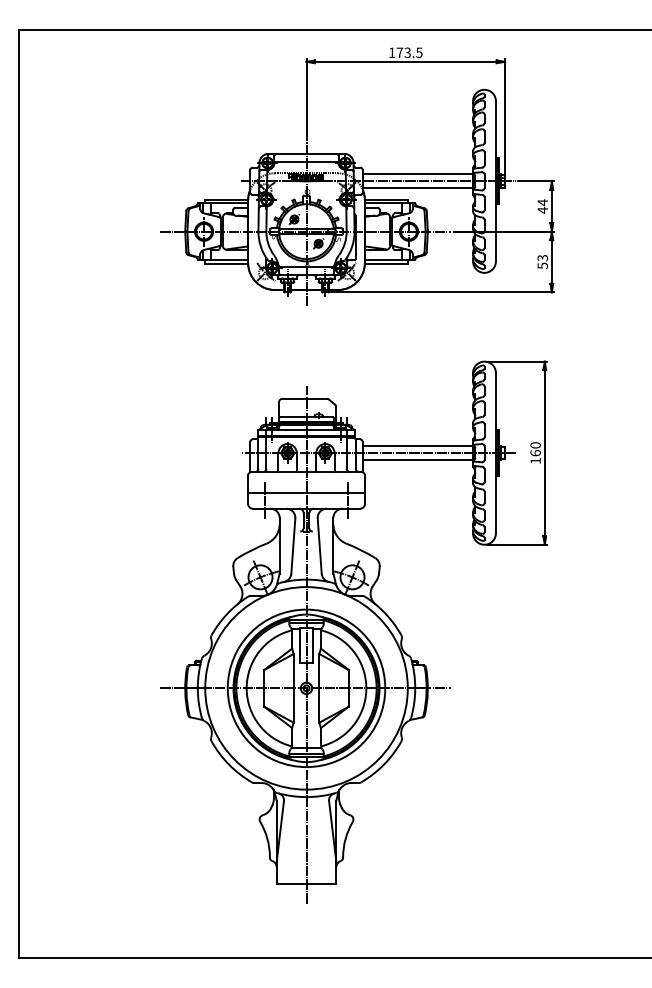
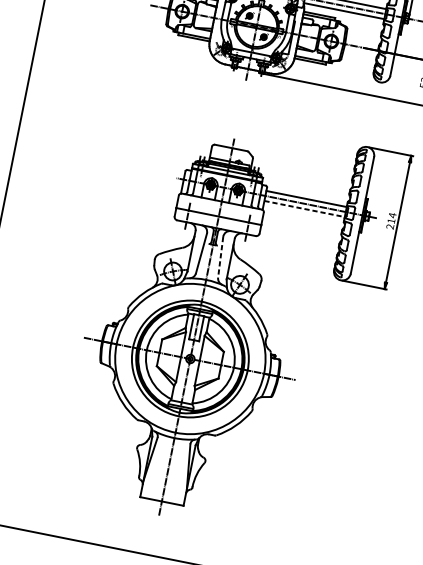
text: (535, 453) -> (391, 221), 160 -> 214
line: (418, 460) -> (305, 209), solid -> dashed
line: (319, 546) -> (220, 257), solid -> dashed

